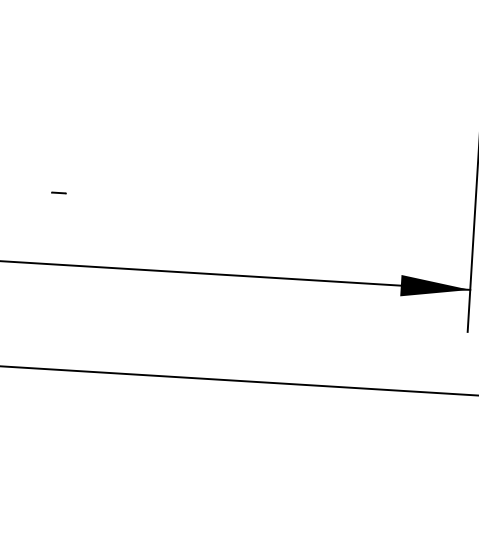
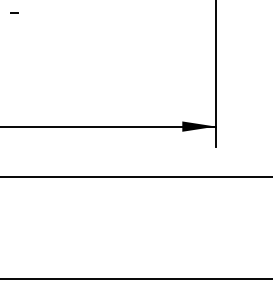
part: (59, 192) -> (14, 12), moved

